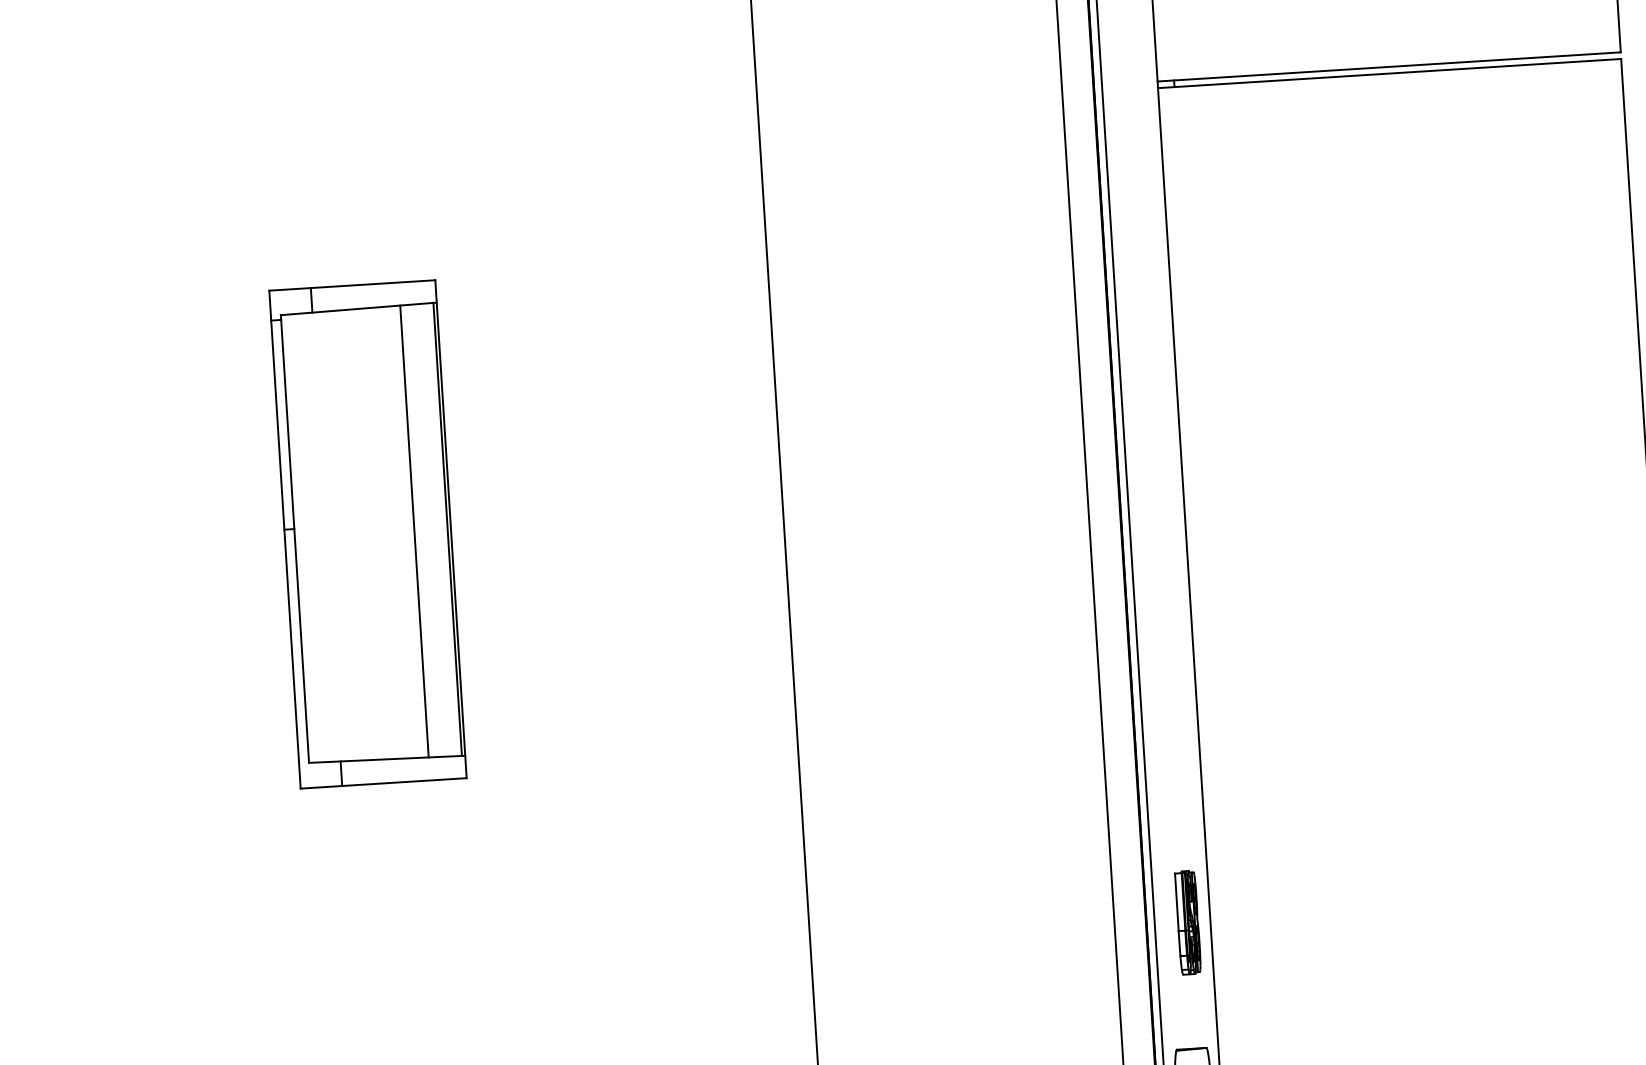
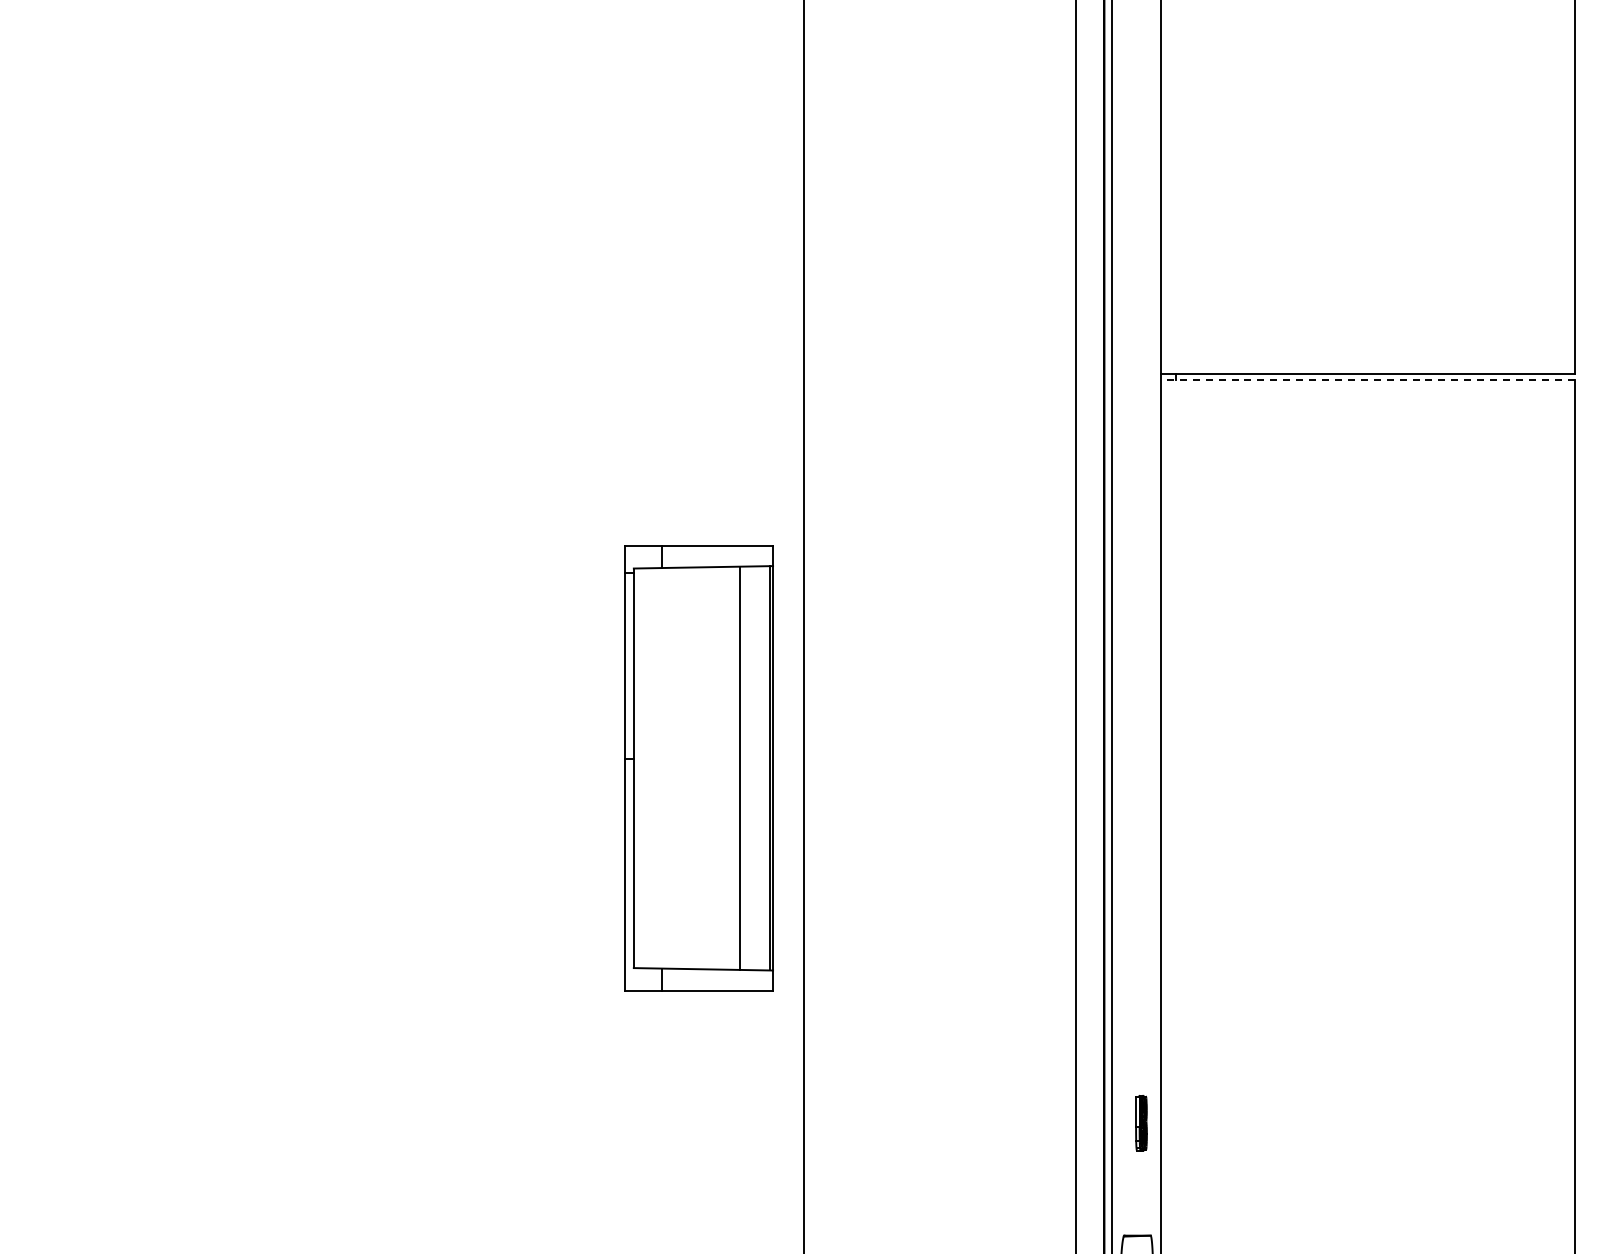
line: (1389, 73) -> (1367, 379), solid -> dashed
part: (367, 534) -> (698, 768), moved
part: (1188, 921) -> (1141, 1122), size x0.6

